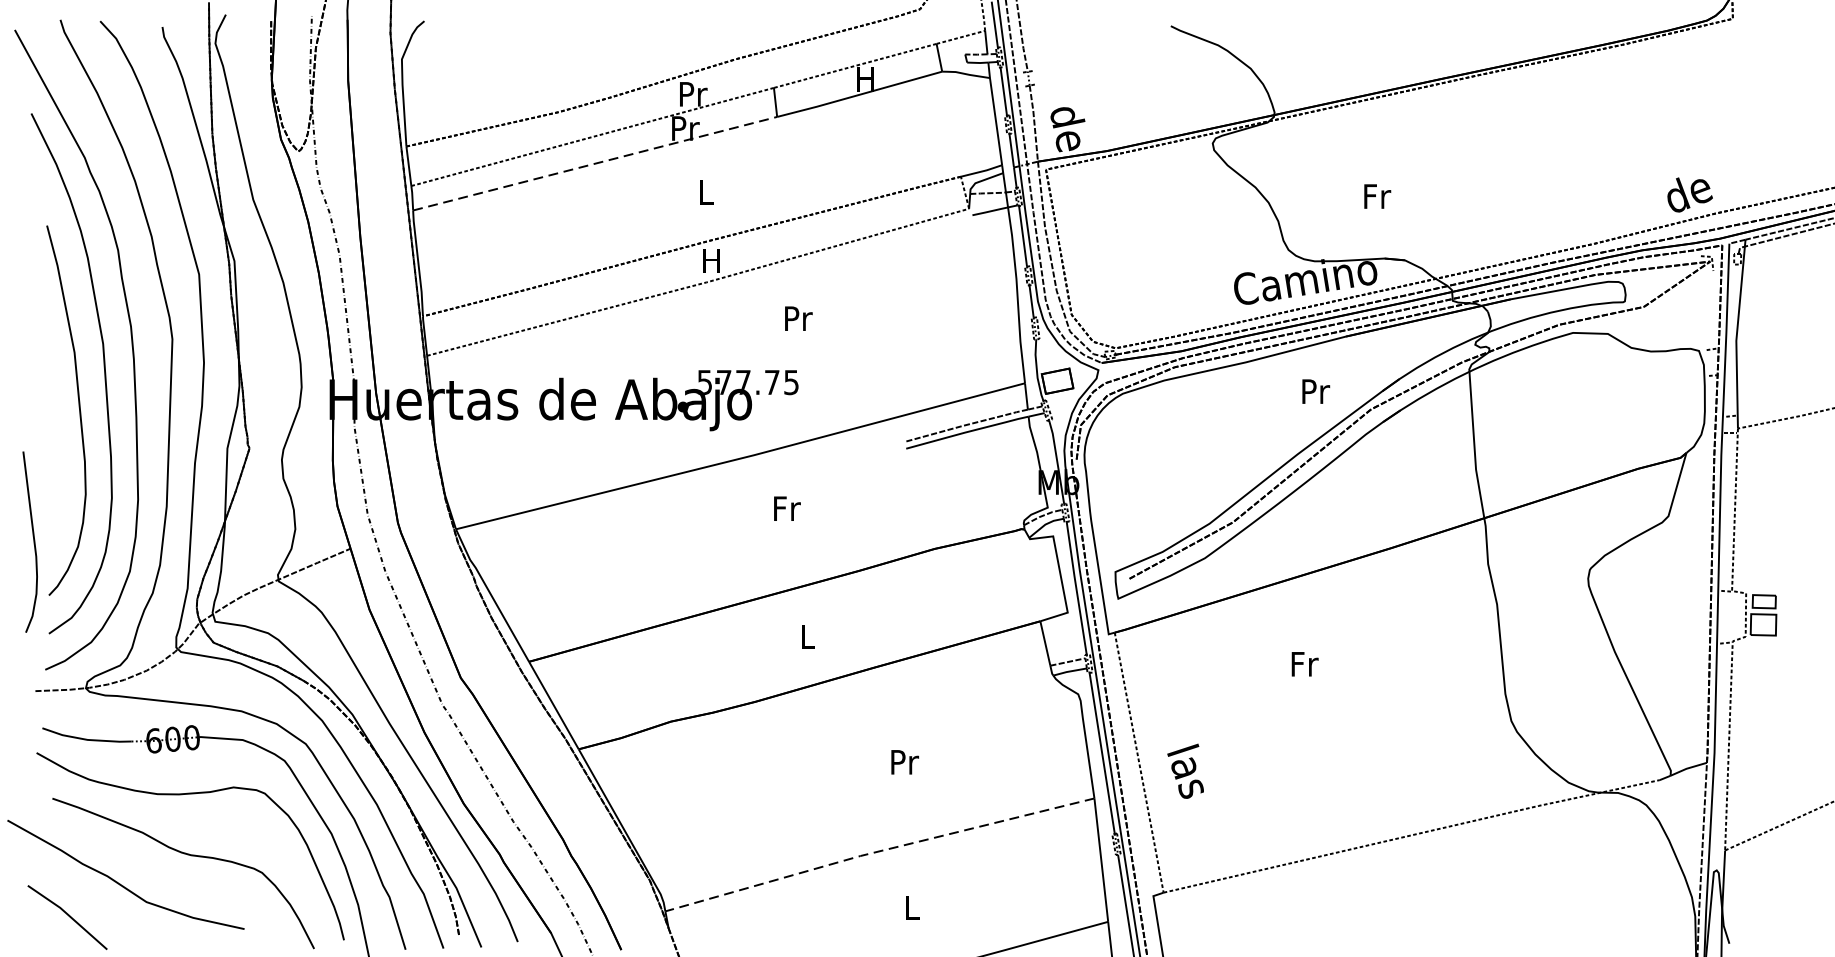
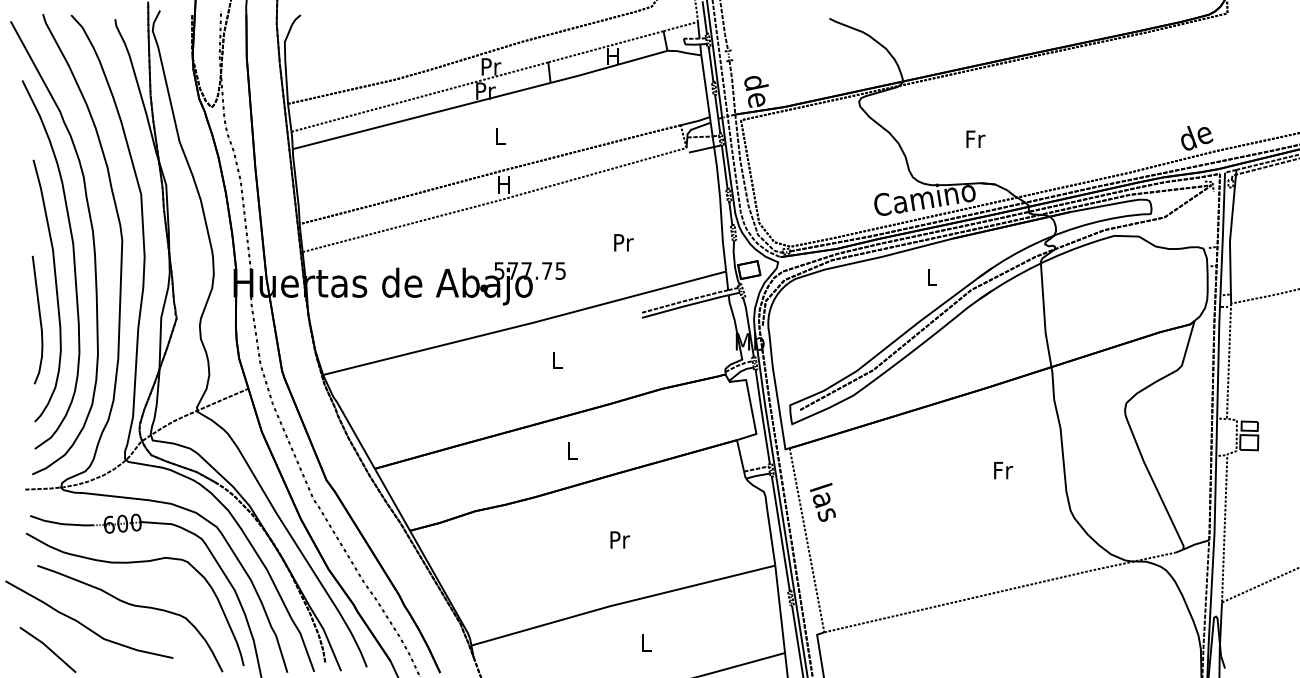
line: (596, 162) -> (422, 115), dashed -> solid
text: (798, 318) -> (623, 242), moved
text: (1316, 391) -> (932, 277), Pr -> L
text: (786, 508) -> (557, 360), Fr -> L
curve: (32, 541) -> (39, 319), moved
text: (1305, 664) -> (1003, 470), moved
text: (905, 761) -> (620, 539), moved
text: (1185, 770) -> (822, 501), moved
line: (878, 851) -> (622, 603), dashed -> solid

